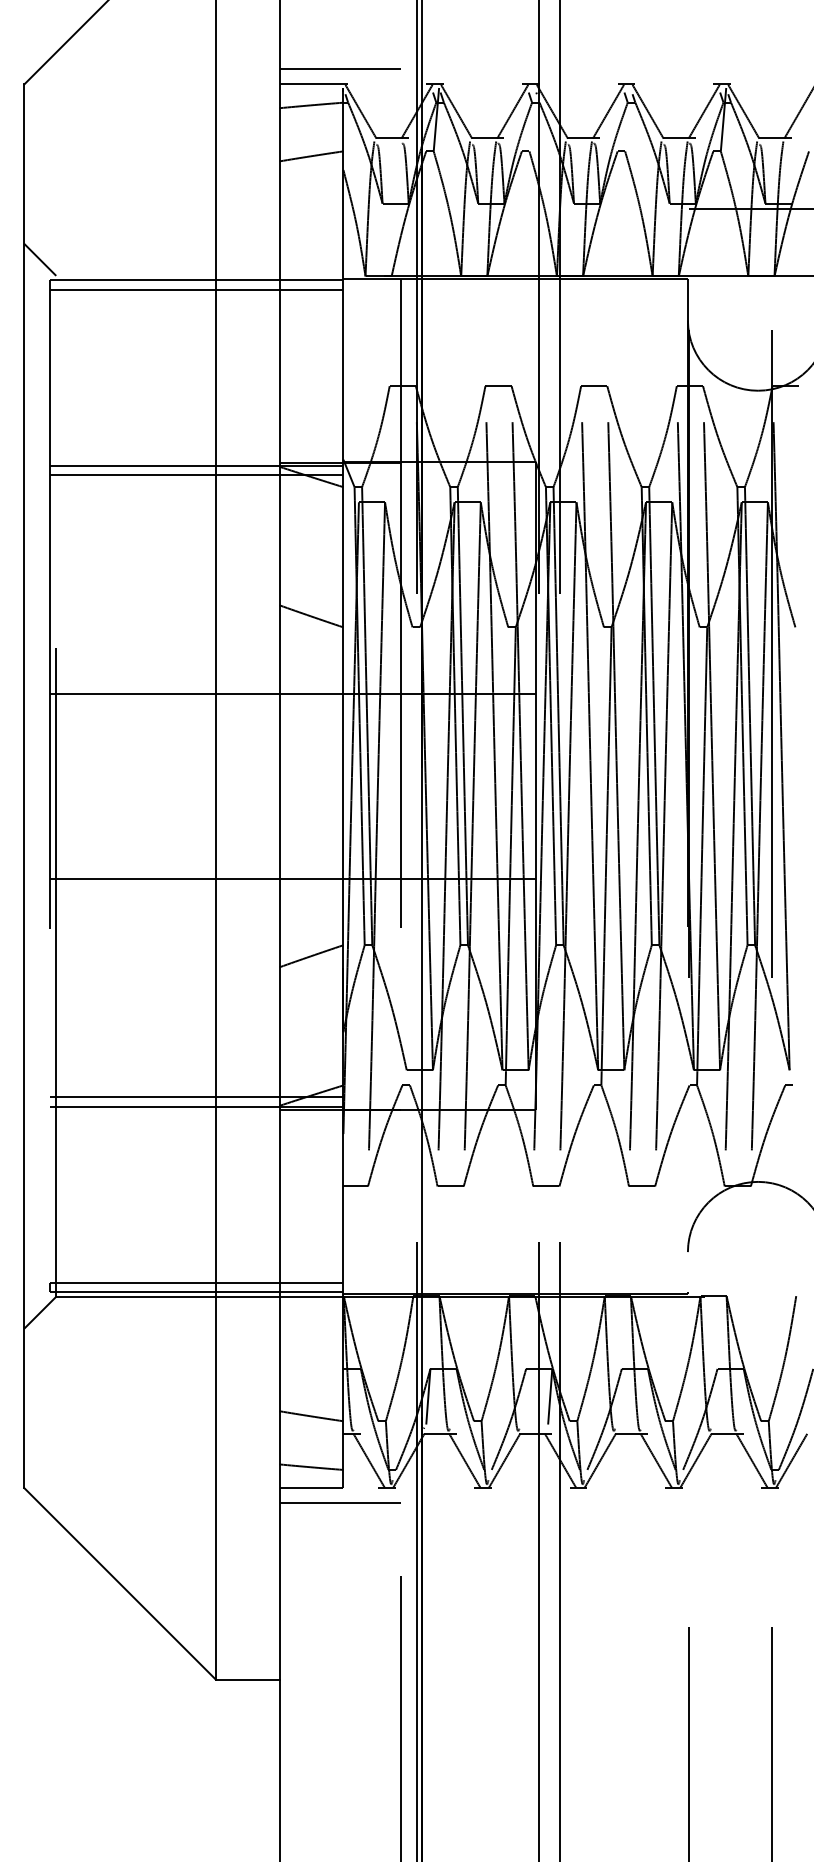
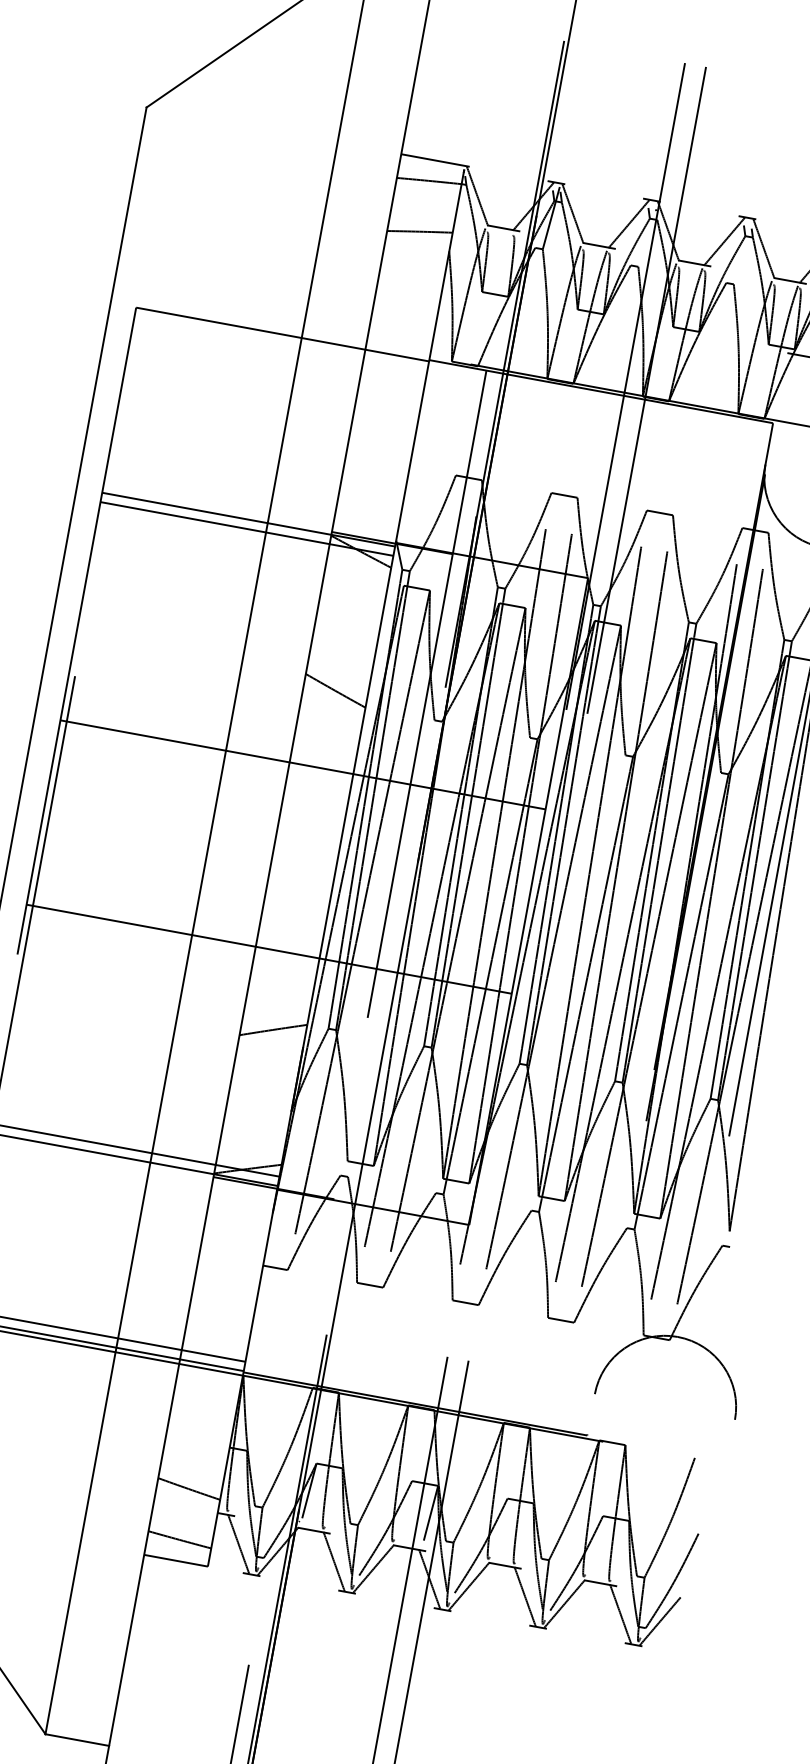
line: (339, 69) -> (463, 150), removed
line: (40, 259) -> (130, 285), removed
line: (196, 289) -> (280, 343), removed
line: (339, 1503) -> (201, 1581), removed

